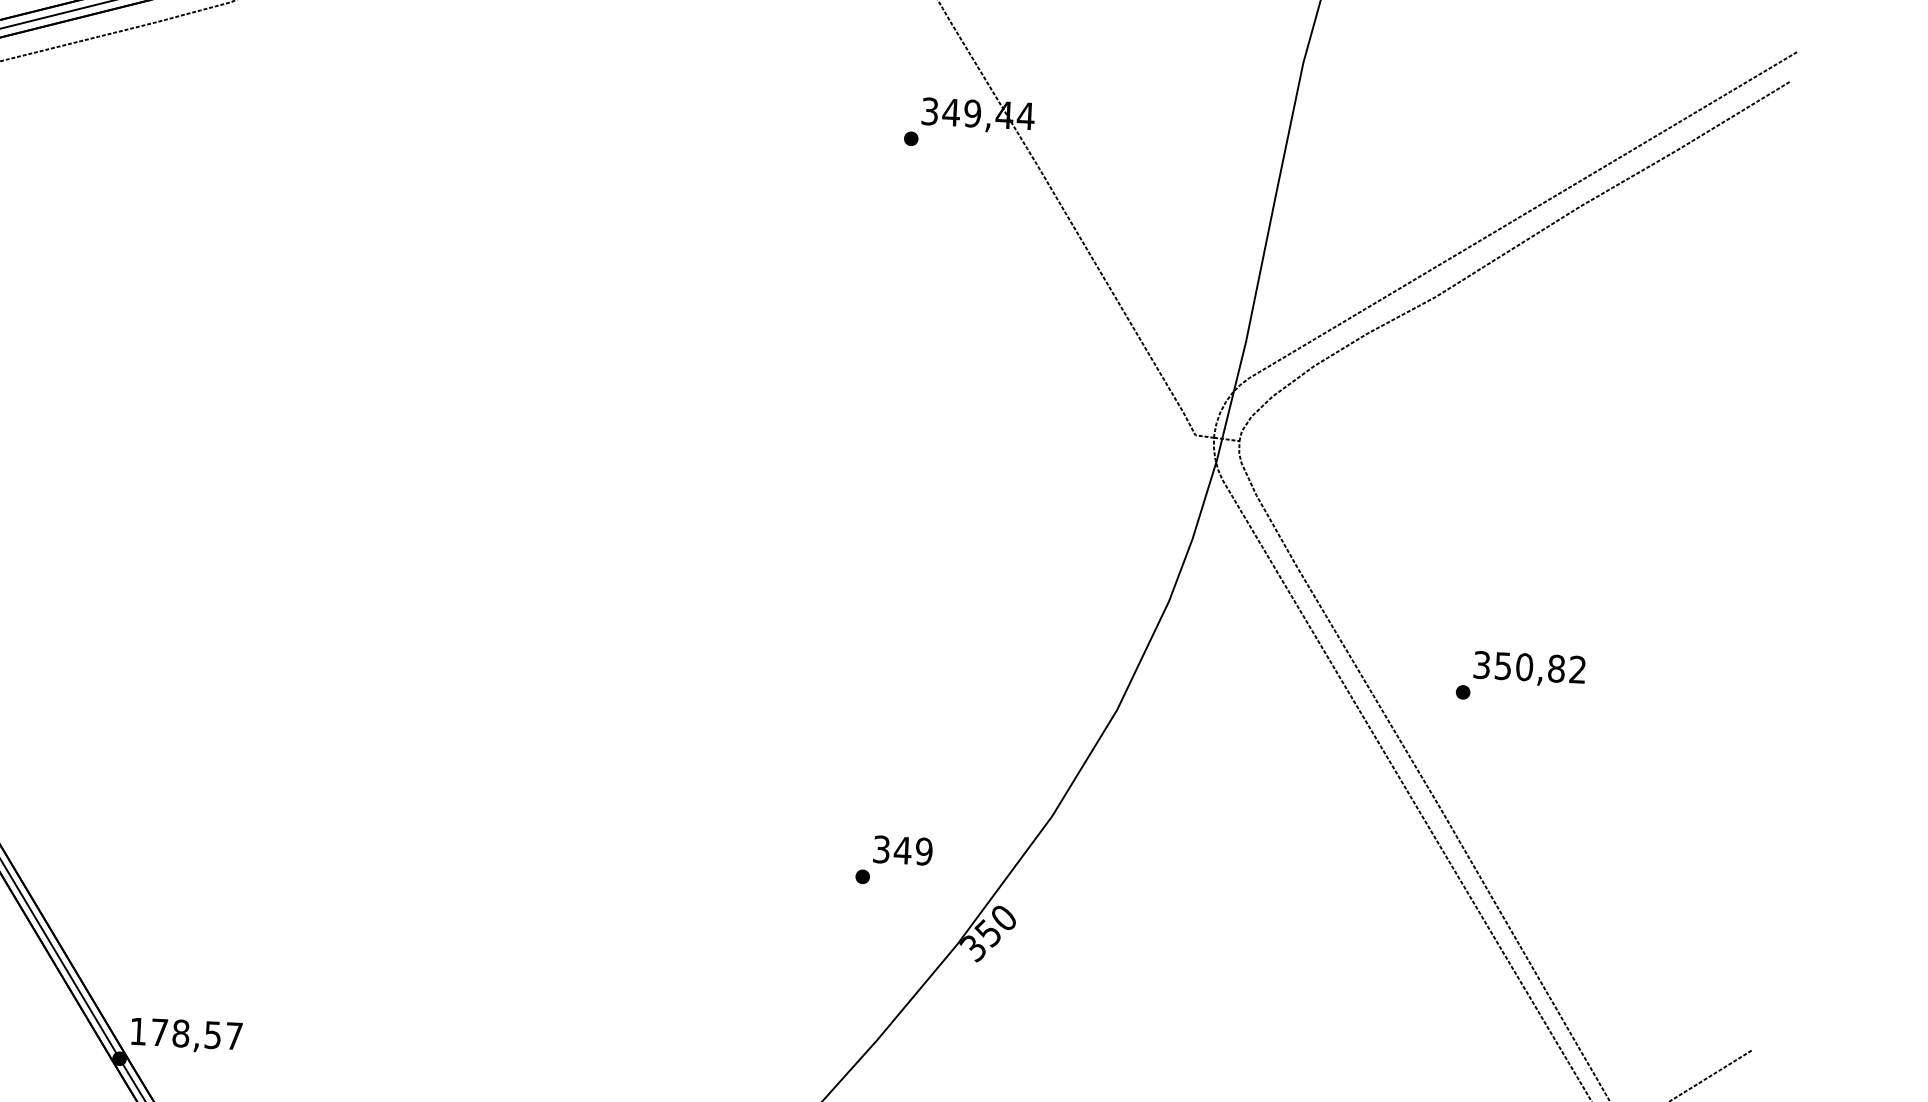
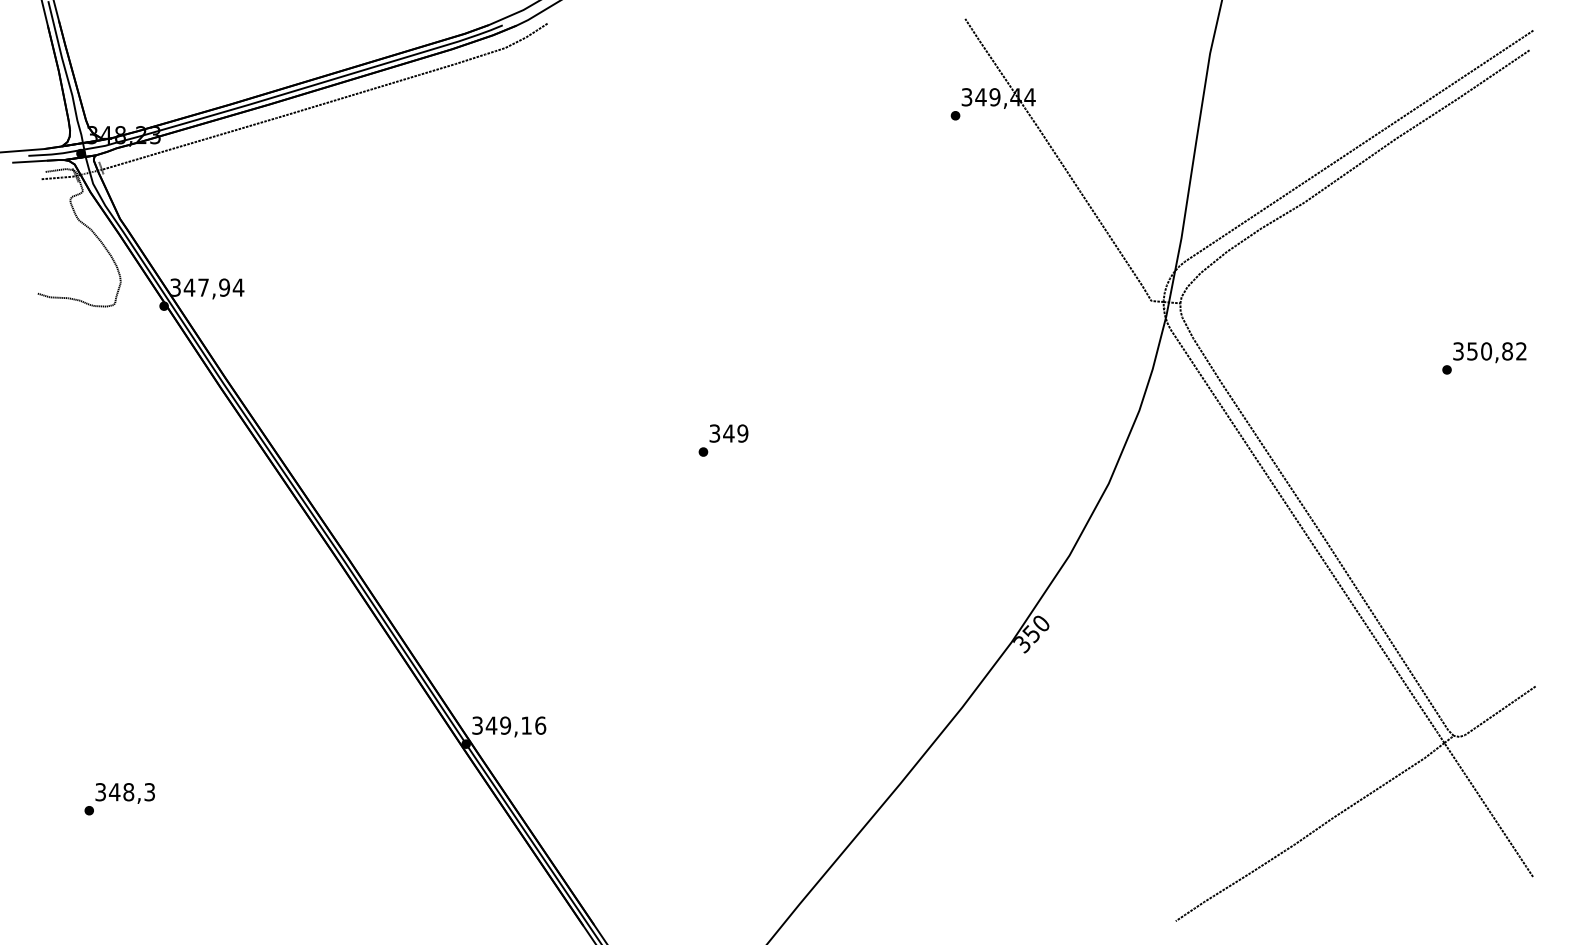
text: (1520, 677) -> (1484, 358), moved
text: (894, 860) -> (723, 440), moved
text: (186, 1033) -> (509, 725), 178,57 -> 349,16

